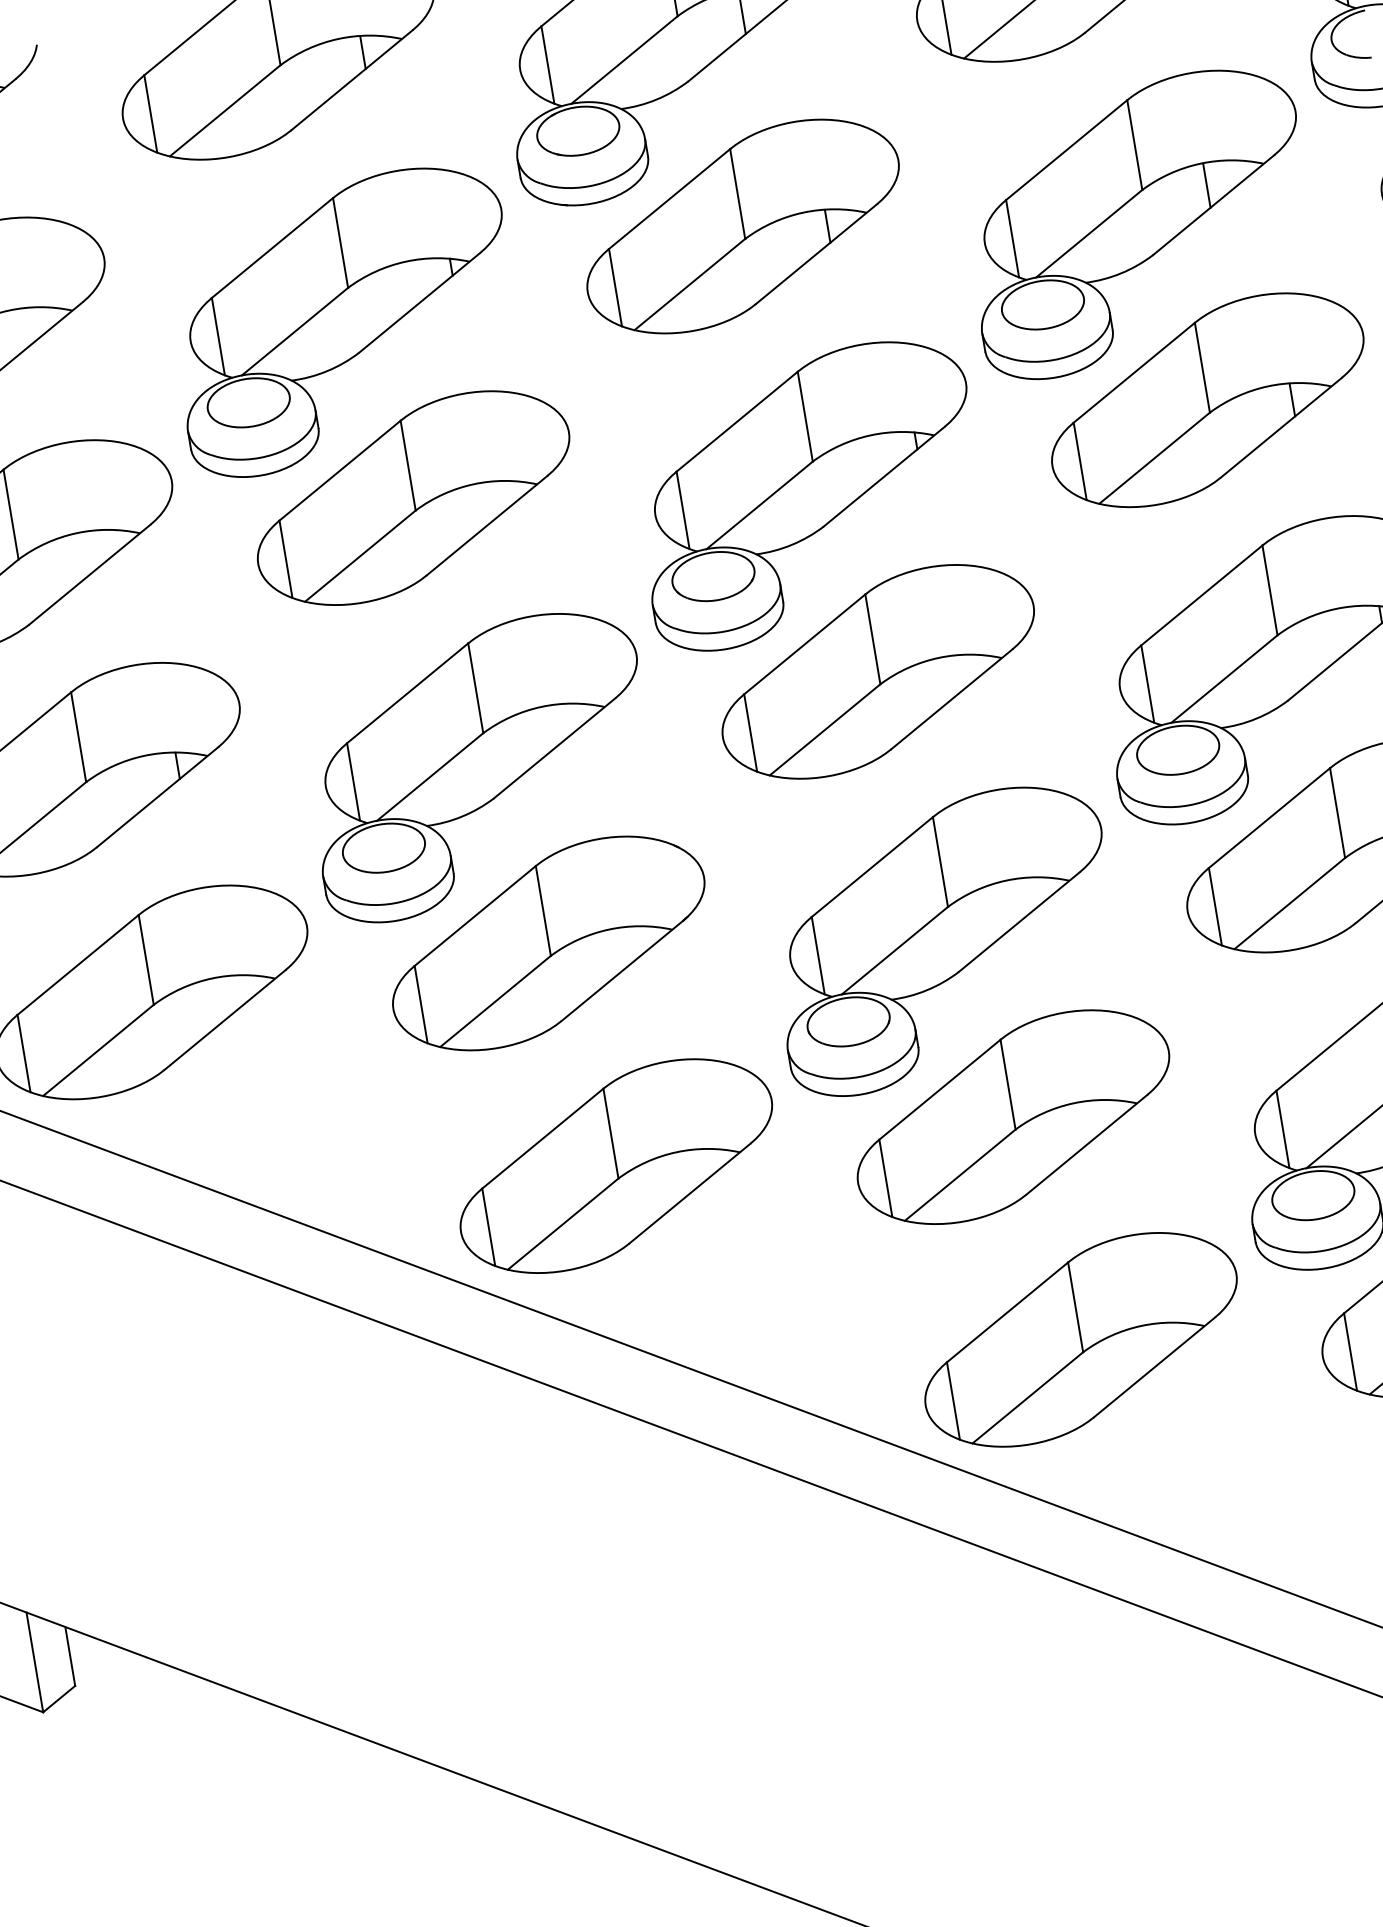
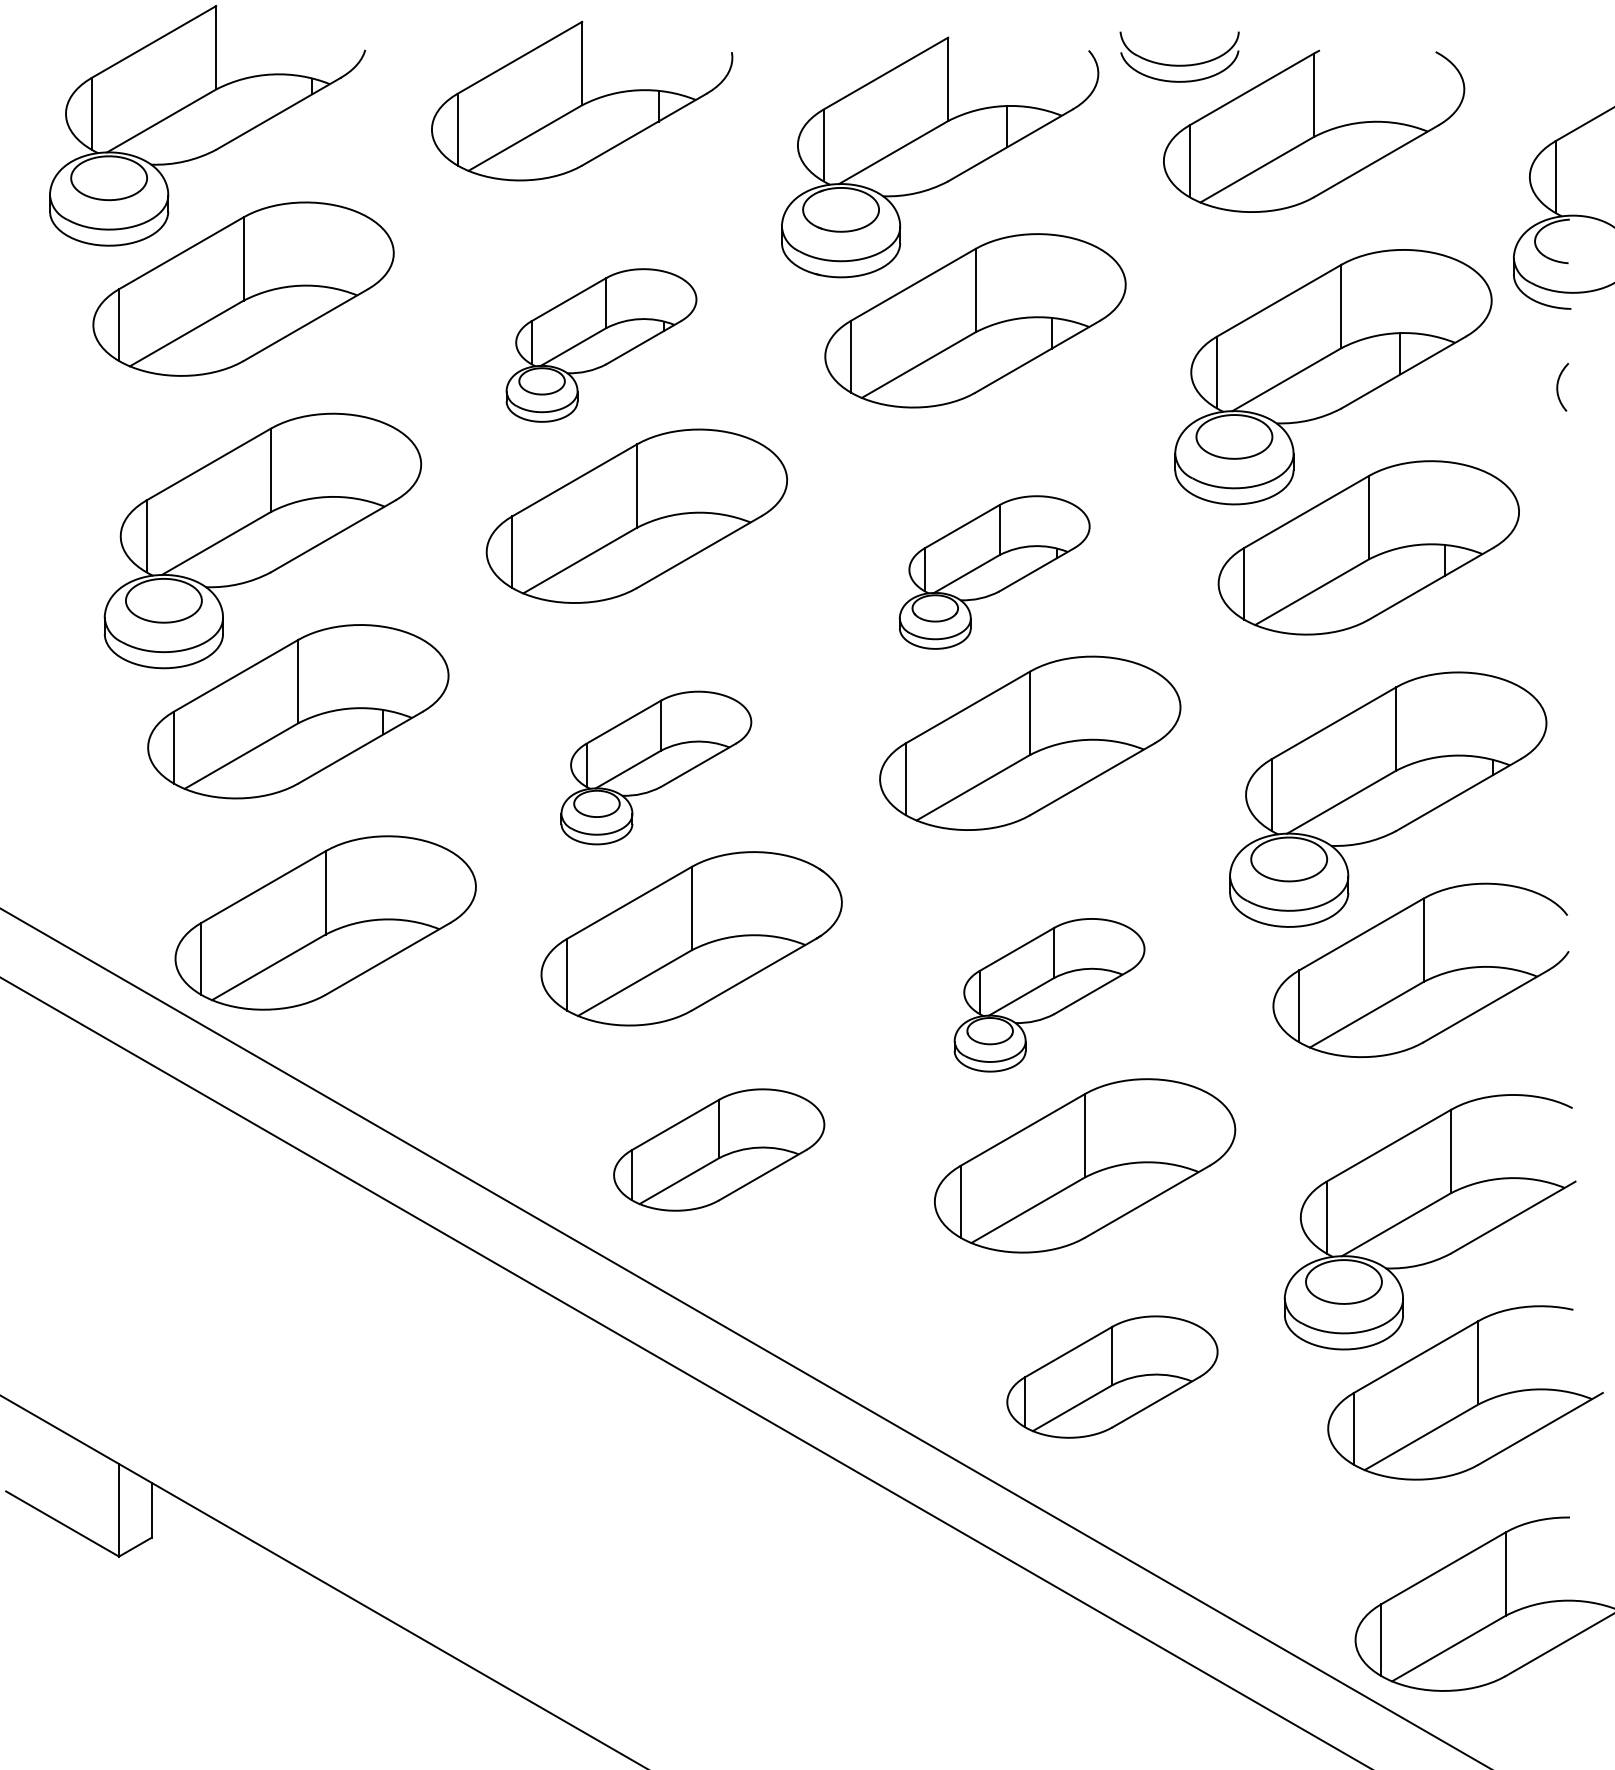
part: (344, 320) -> (601, 345), size x0.6
part: (808, 494) -> (994, 572), size x0.6
part: (479, 765) -> (656, 767), size x0.6
part: (944, 940) -> (1049, 995), size x0.6
part: (616, 1165) -> (719, 1149), size x0.7
part: (1081, 1339) -> (1112, 1376), size x0.7

